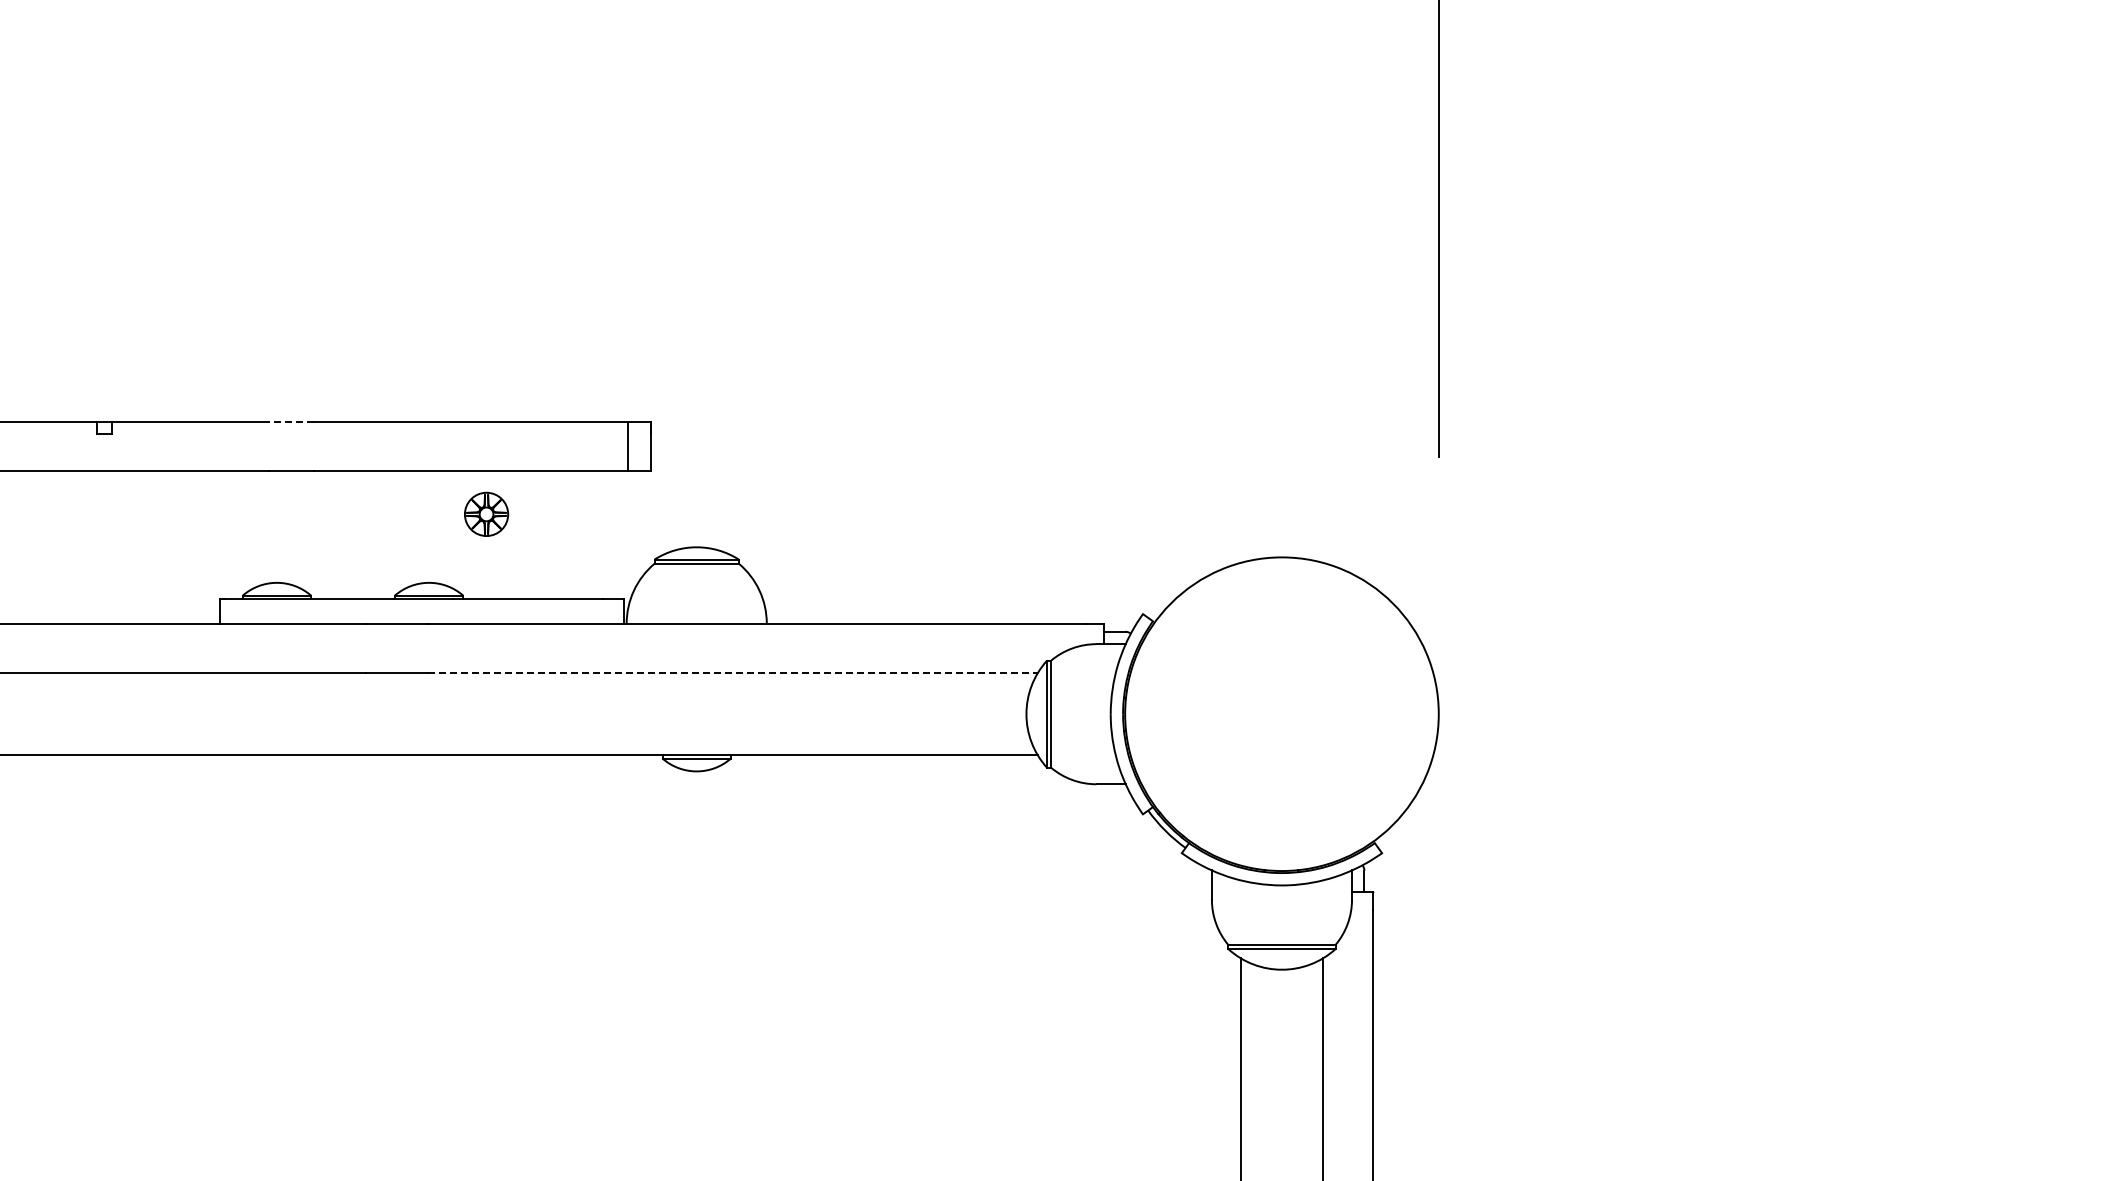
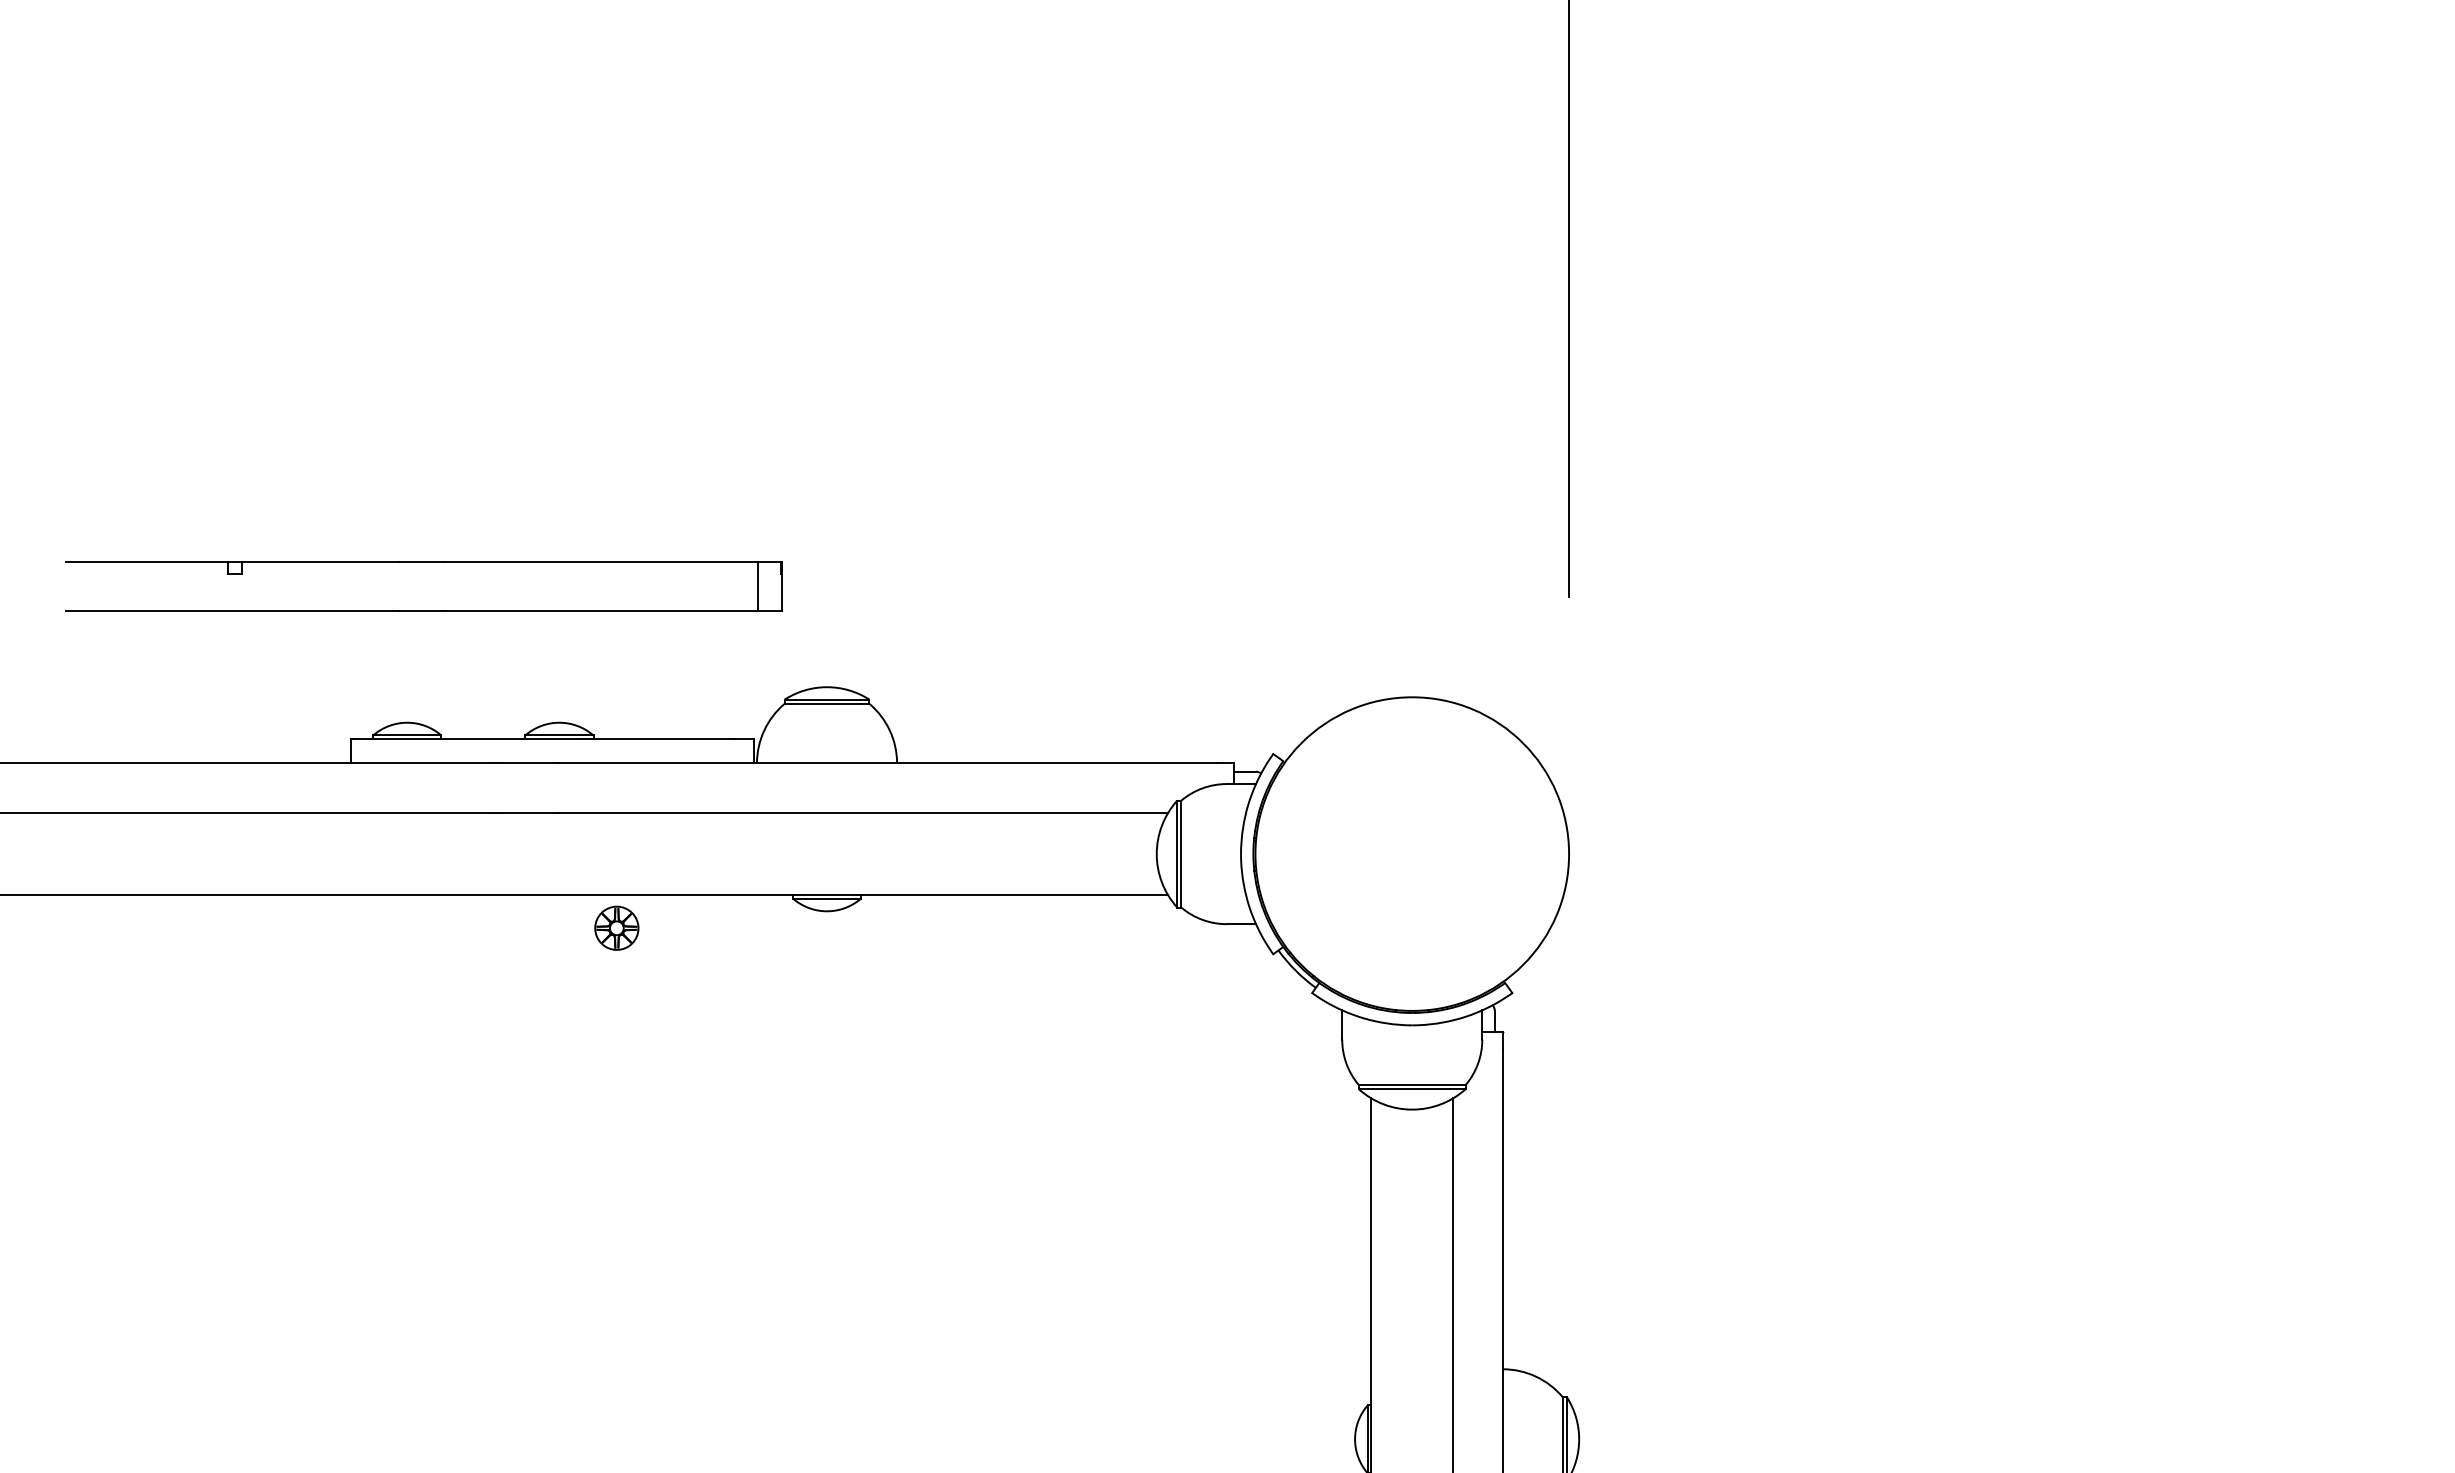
line: (291, 421) -> (421, 561), dashed -> solid
part: (486, 513) -> (616, 927), moved
line: (733, 672) -> (863, 812), dashed -> solid

